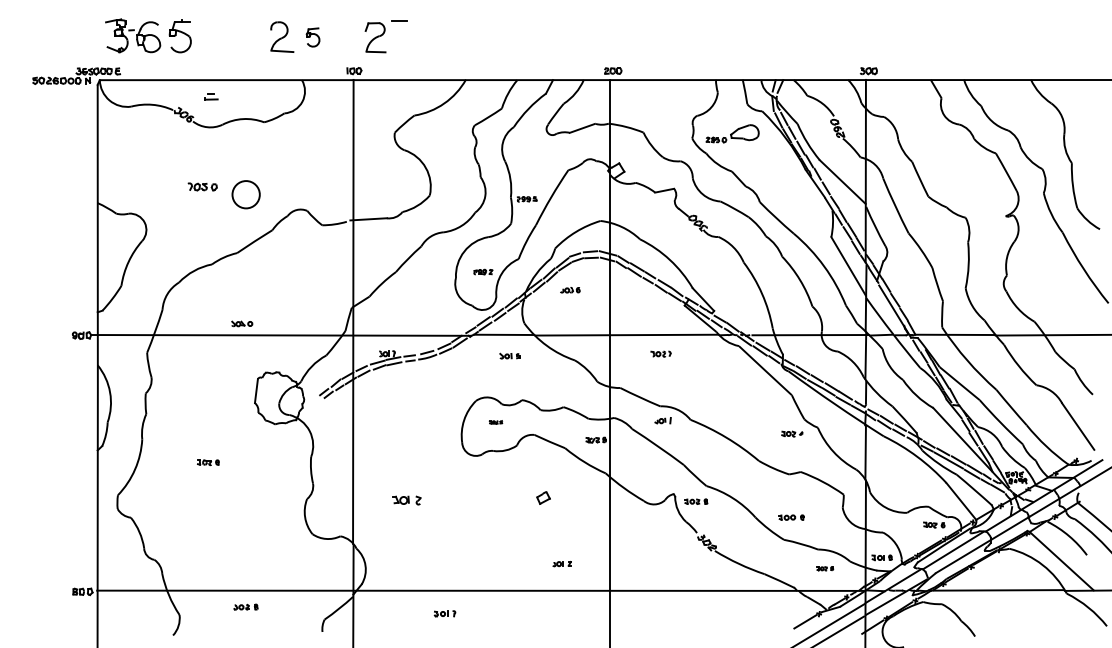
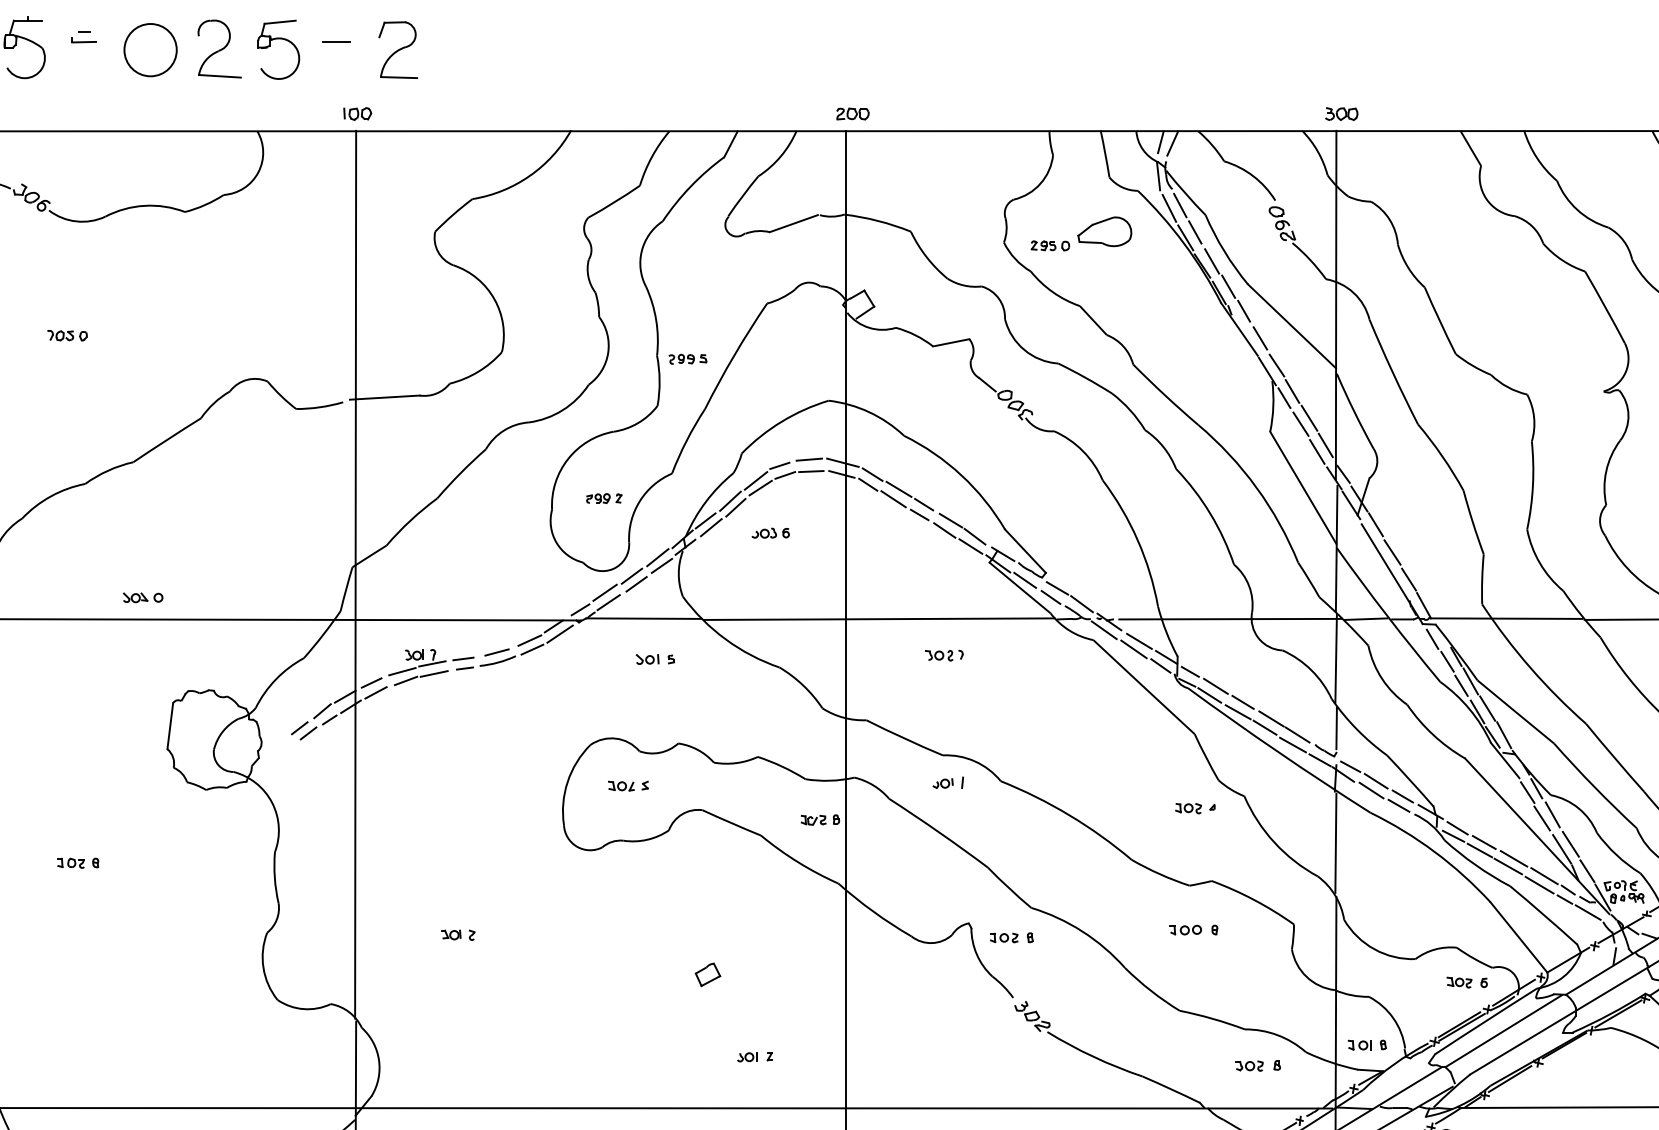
line: (399, 20) -> (336, 42), moved
part: (312, 37) -> (277, 49), size x1.67
part: (211, 96) -> (84, 36), moved
part: (202, 186) -> (67, 334), size x0.71
circle: (245, 194) -> (149, 49), moved
part: (495, 422) -> (627, 786), size x1.67
part: (543, 497) -> (707, 973), moved
part: (406, 499) -> (457, 933), size x0.62
part: (791, 517) -> (1193, 929), moved
part: (825, 568) -> (1258, 1065), size x1.43

